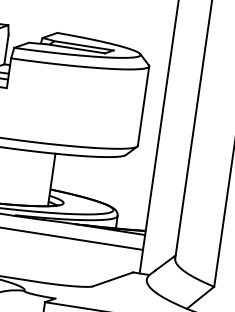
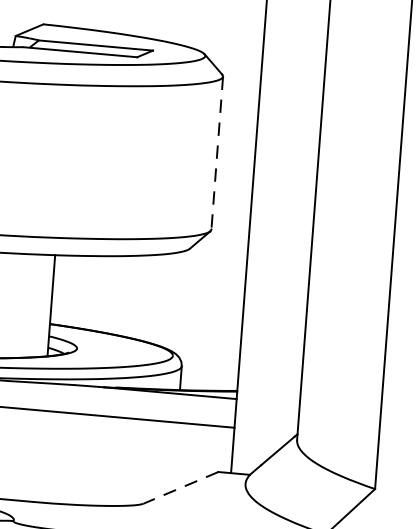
line: (143, 106) -> (217, 153), solid -> dashed
line: (112, 279) -> (179, 488), solid -> dashed

